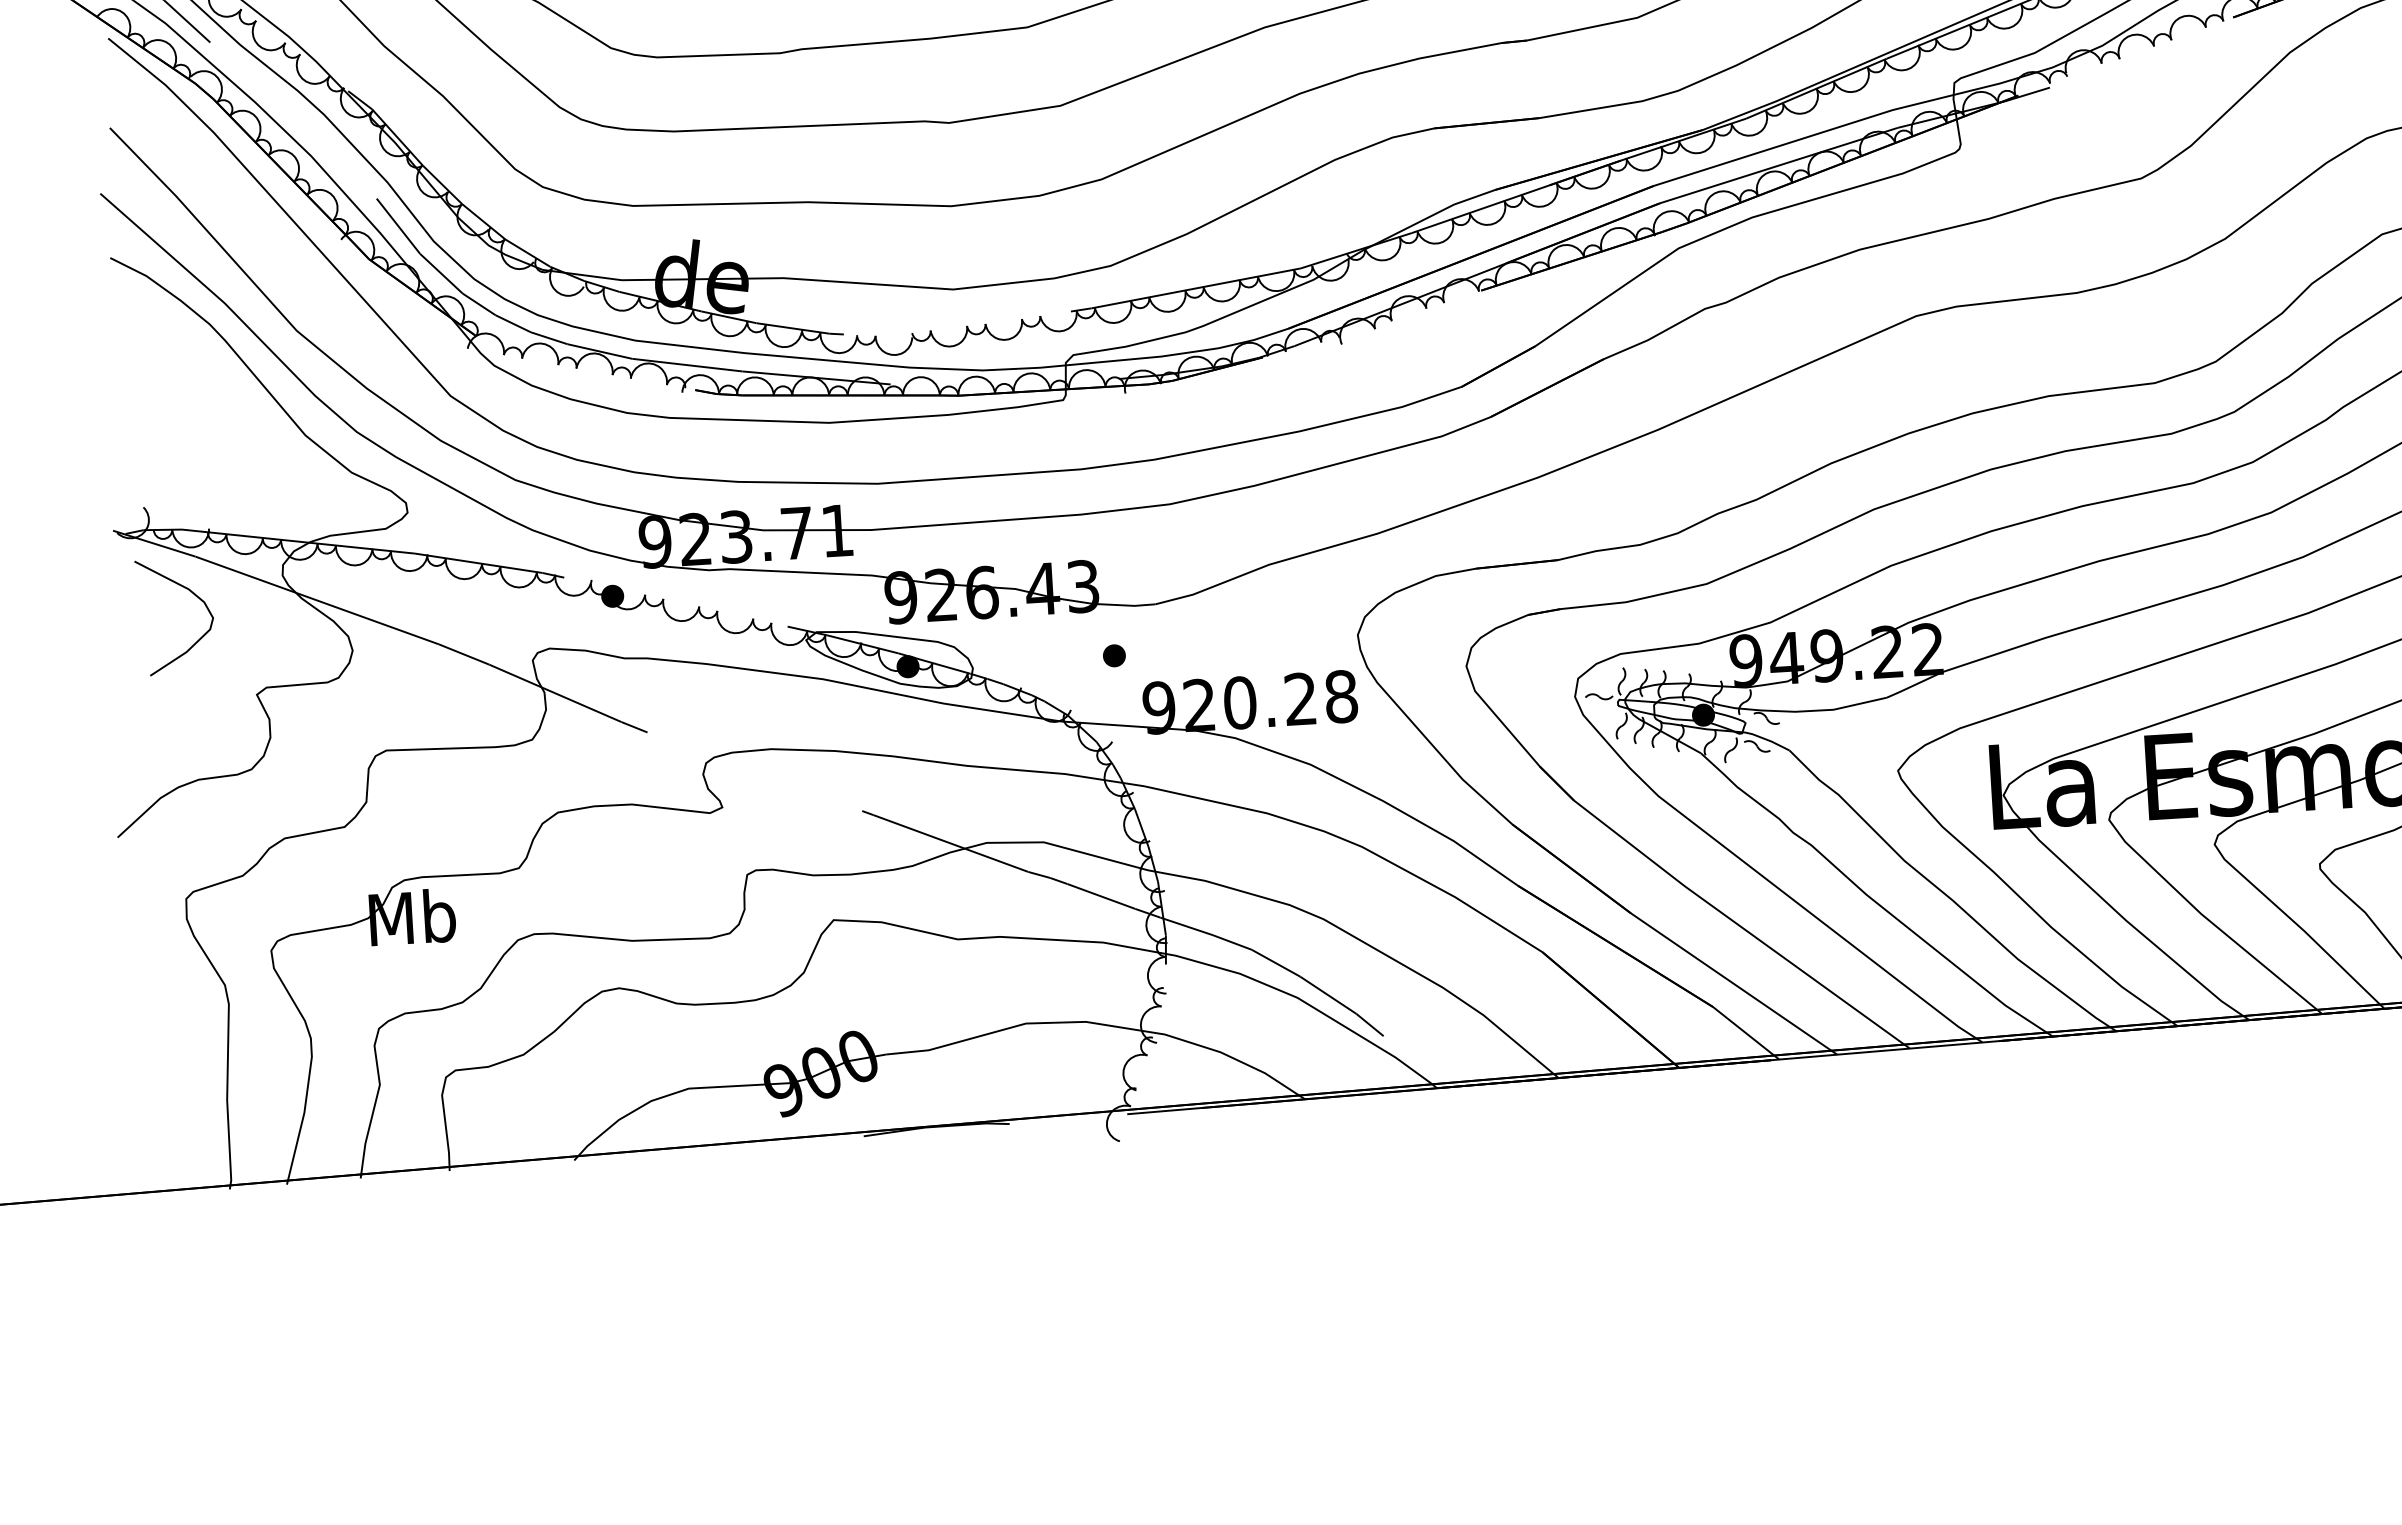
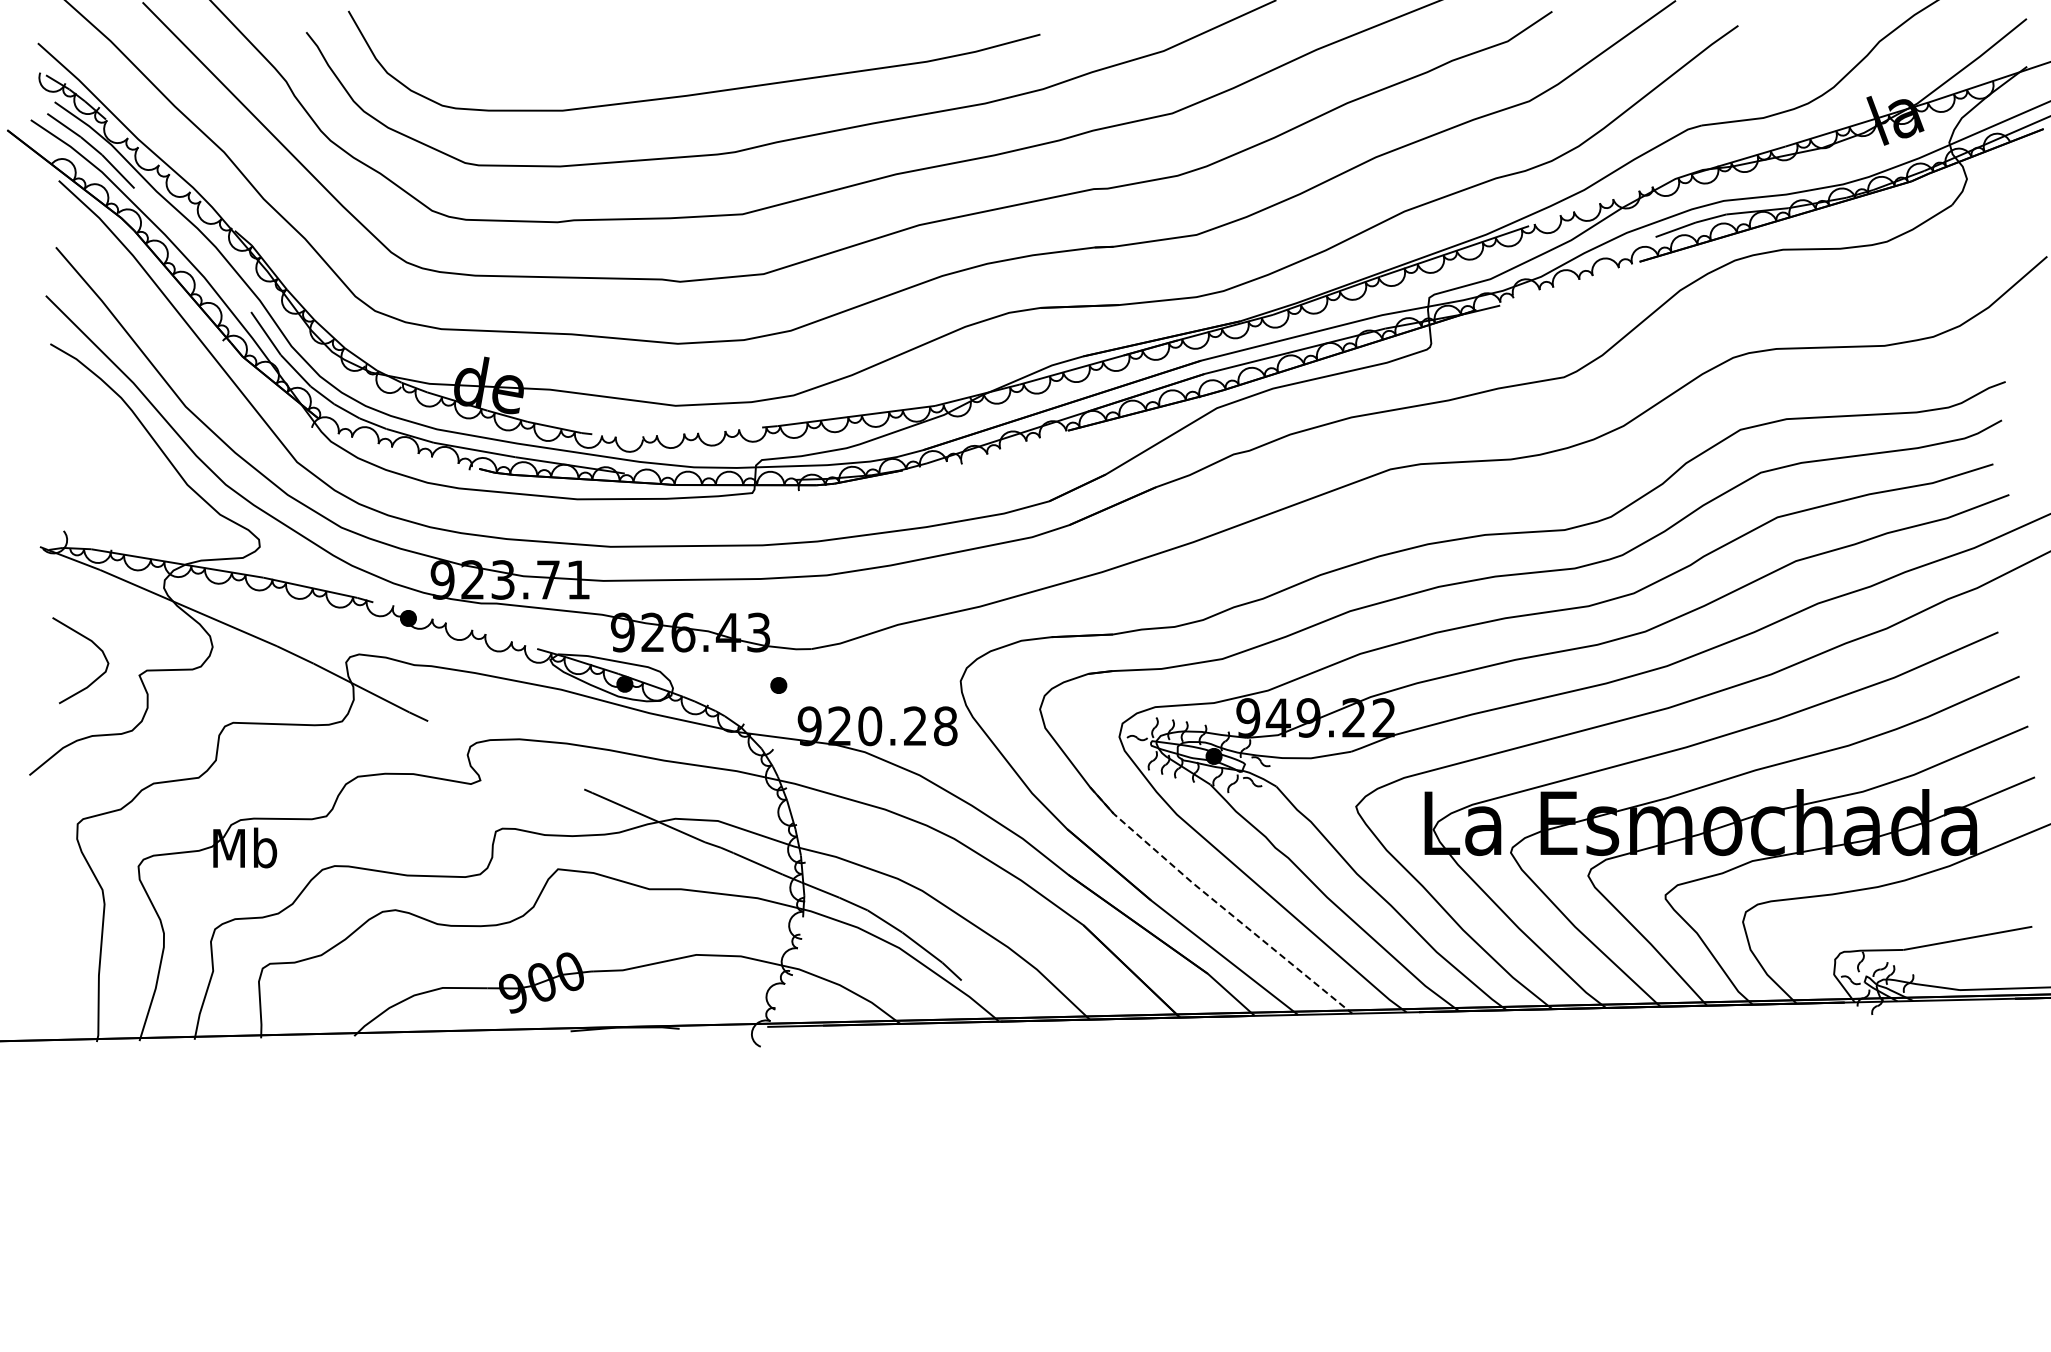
curve: (192, 595) -> (94, 645), moved
line: (1720, 911) -> (1217, 903), solid -> dashed

